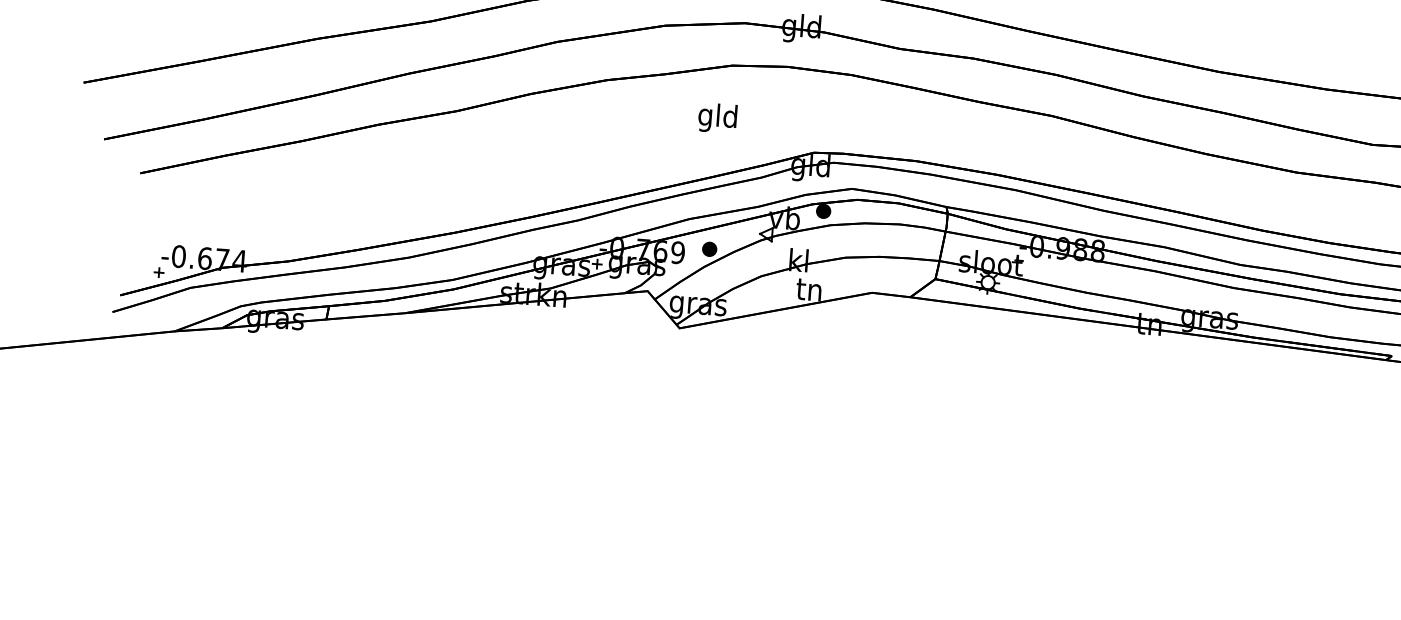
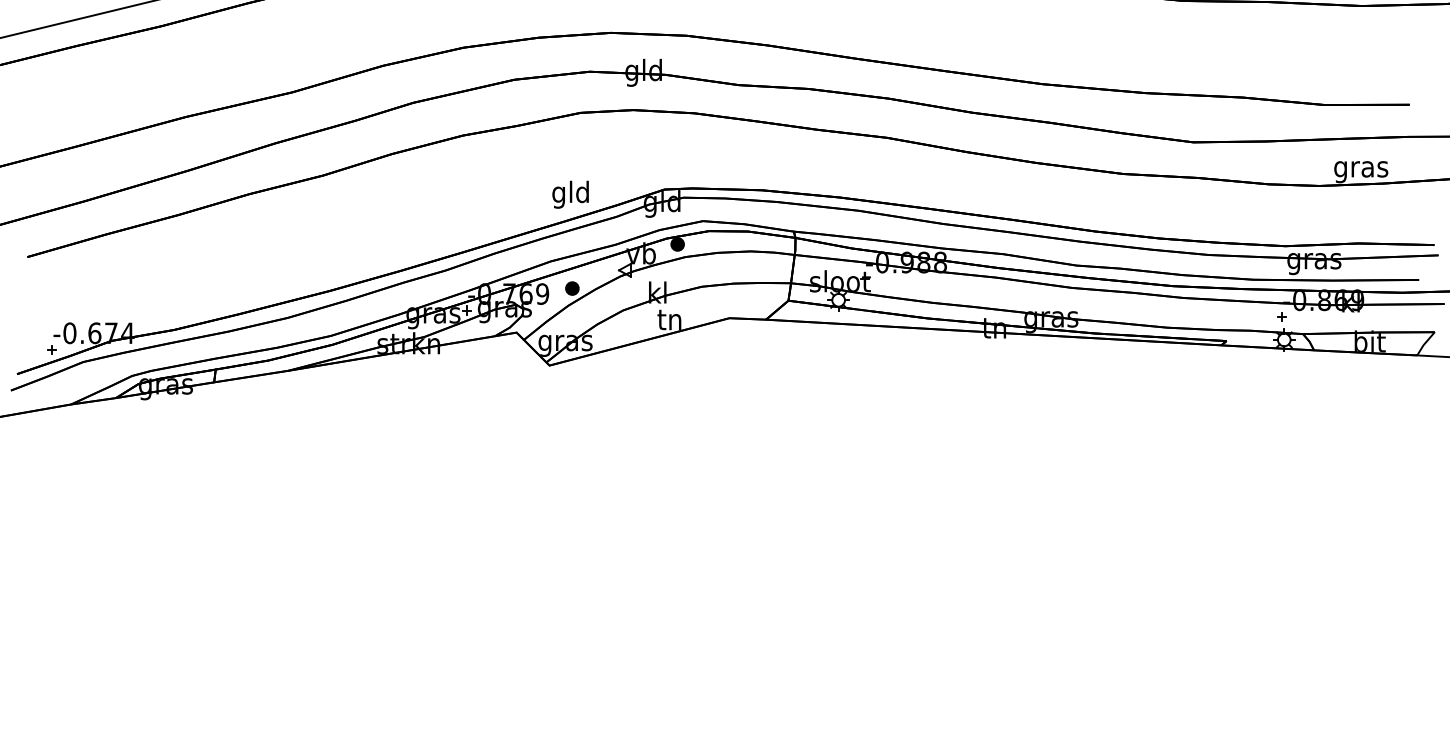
text: (717, 117) -> (570, 194), moved

